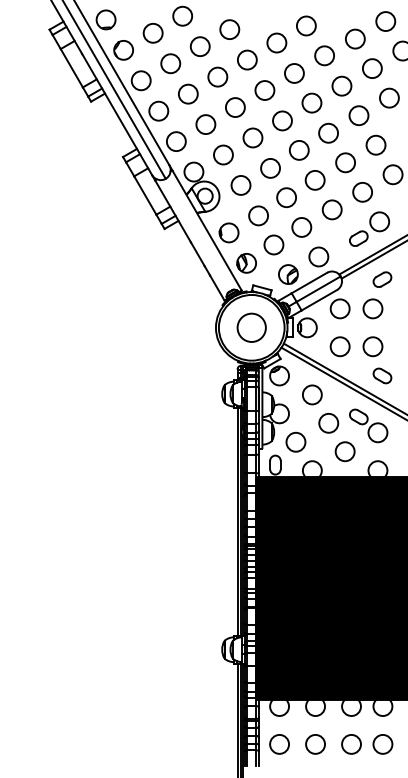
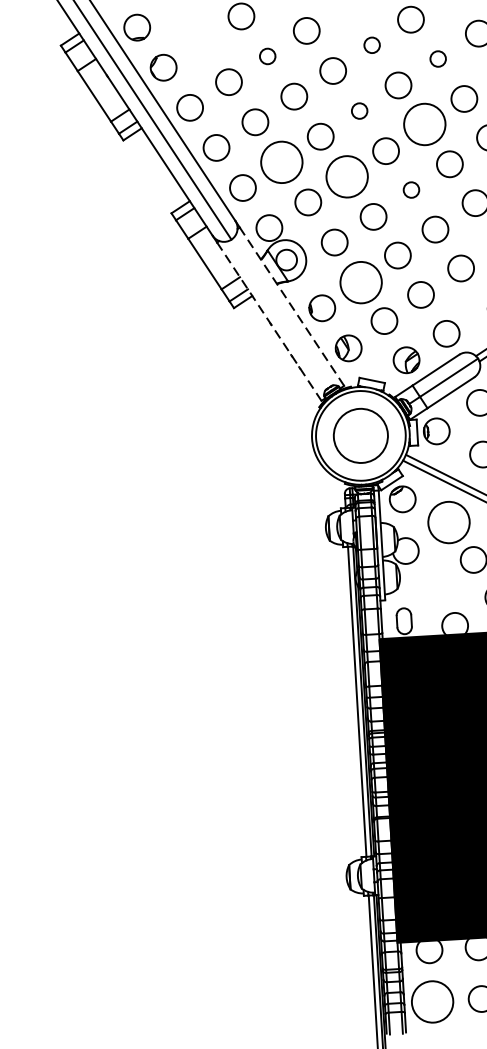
circle: (152, 33) -> (201, 42), removed
circle: (276, 42) -> (371, 44), size x0.6
circle: (199, 46) -> (266, 56), size x0.6
circle: (324, 55) -> (438, 58), size x0.6
circle: (264, 90) -> (359, 111), size x0.6
circle: (311, 102) -> (424, 123), size x1.6
circle: (205, 124) -> (281, 162), size x1.6
circle: (252, 137) -> (346, 176), size x1.6
circle: (299, 150) -> (411, 190), size x0.6
circle: (258, 215) -> (360, 282), size x1.6
line: (206, 230) -> (291, 306), solid -> dashed
line: (190, 240) -> (270, 321), solid -> dashed
circle: (251, 327) -> (360, 435), size x1.4
circle: (311, 394) -> (447, 522), size x1.6
circle: (295, 441) -> (429, 587), removed
circle: (279, 743) -> (432, 1000), size x1.6

